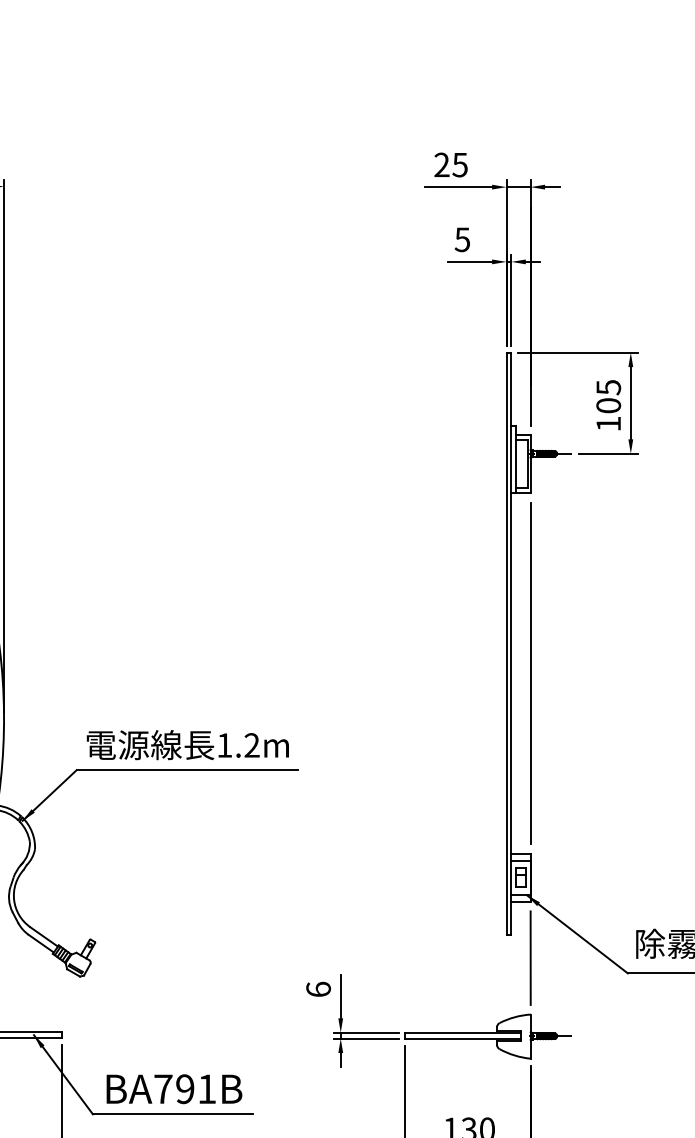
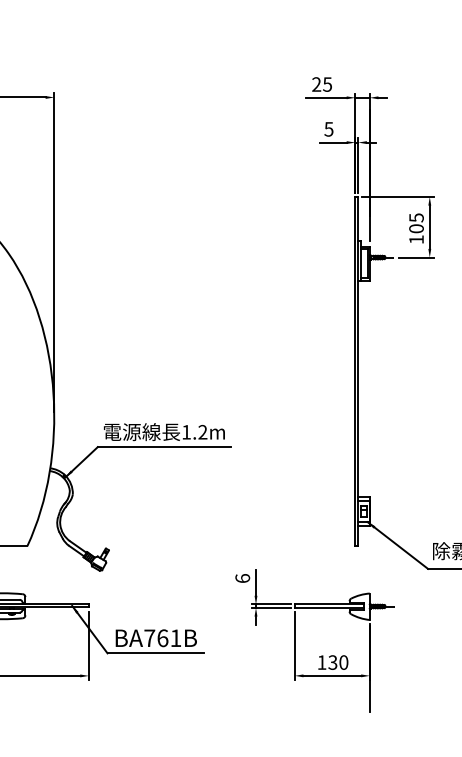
line: (530, 673) -> (369, 389), removed
line: (530, 957) -> (369, 559), removed
text: (184, 1089) -> (162, 638), BA791B -> BA761B

